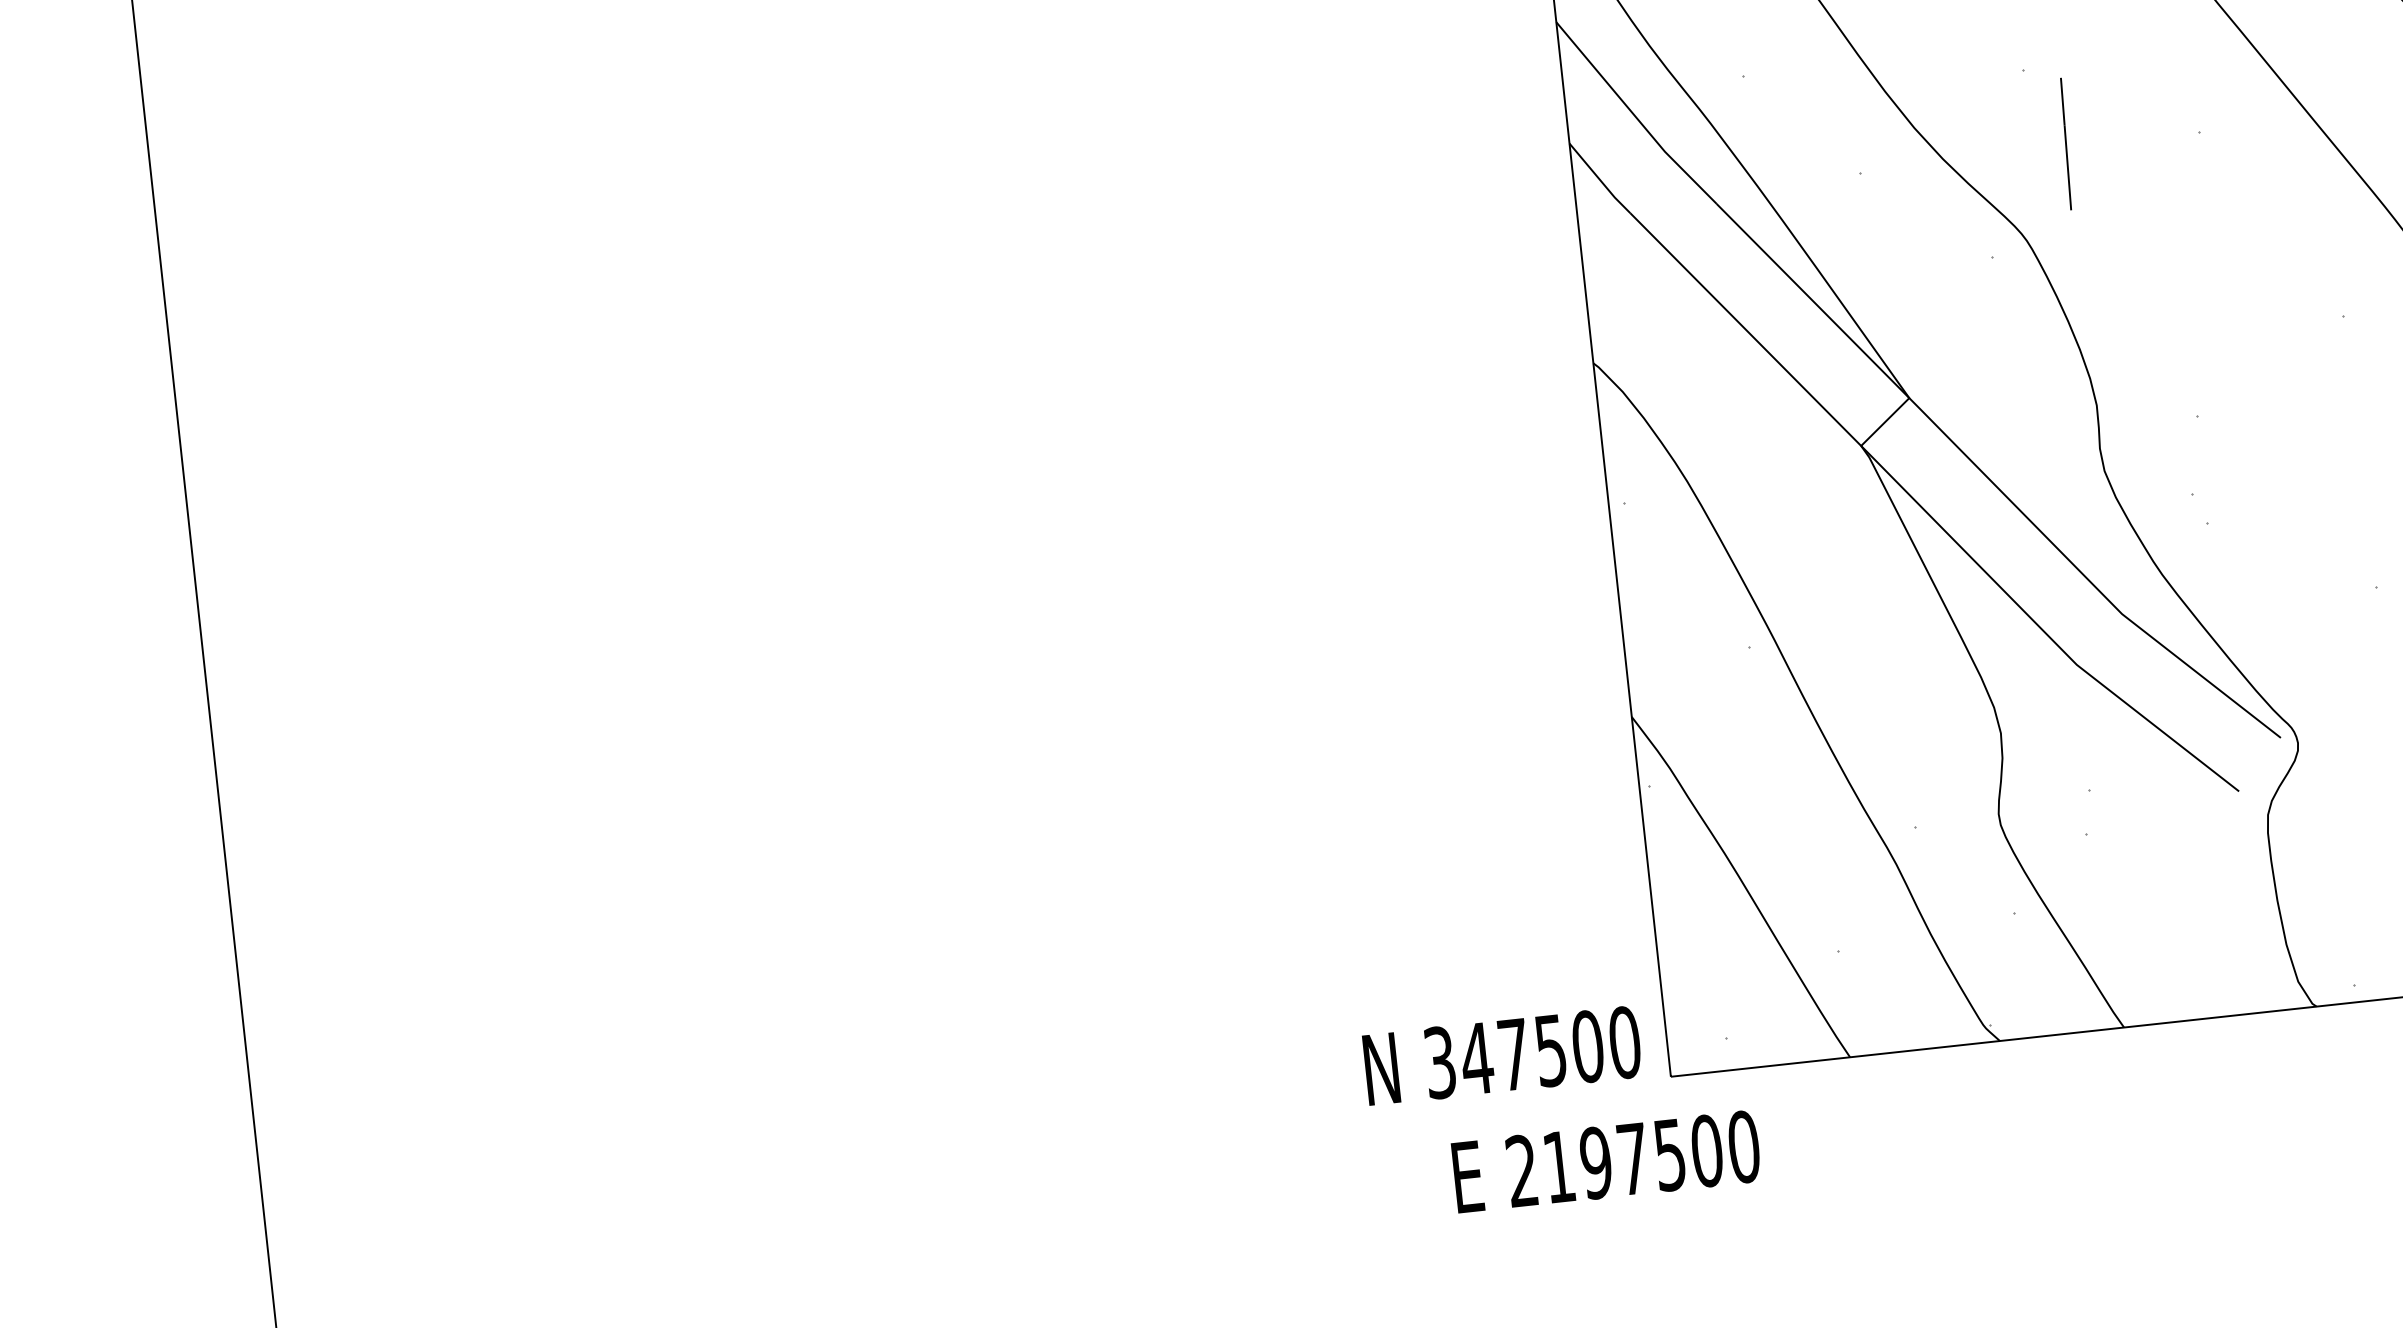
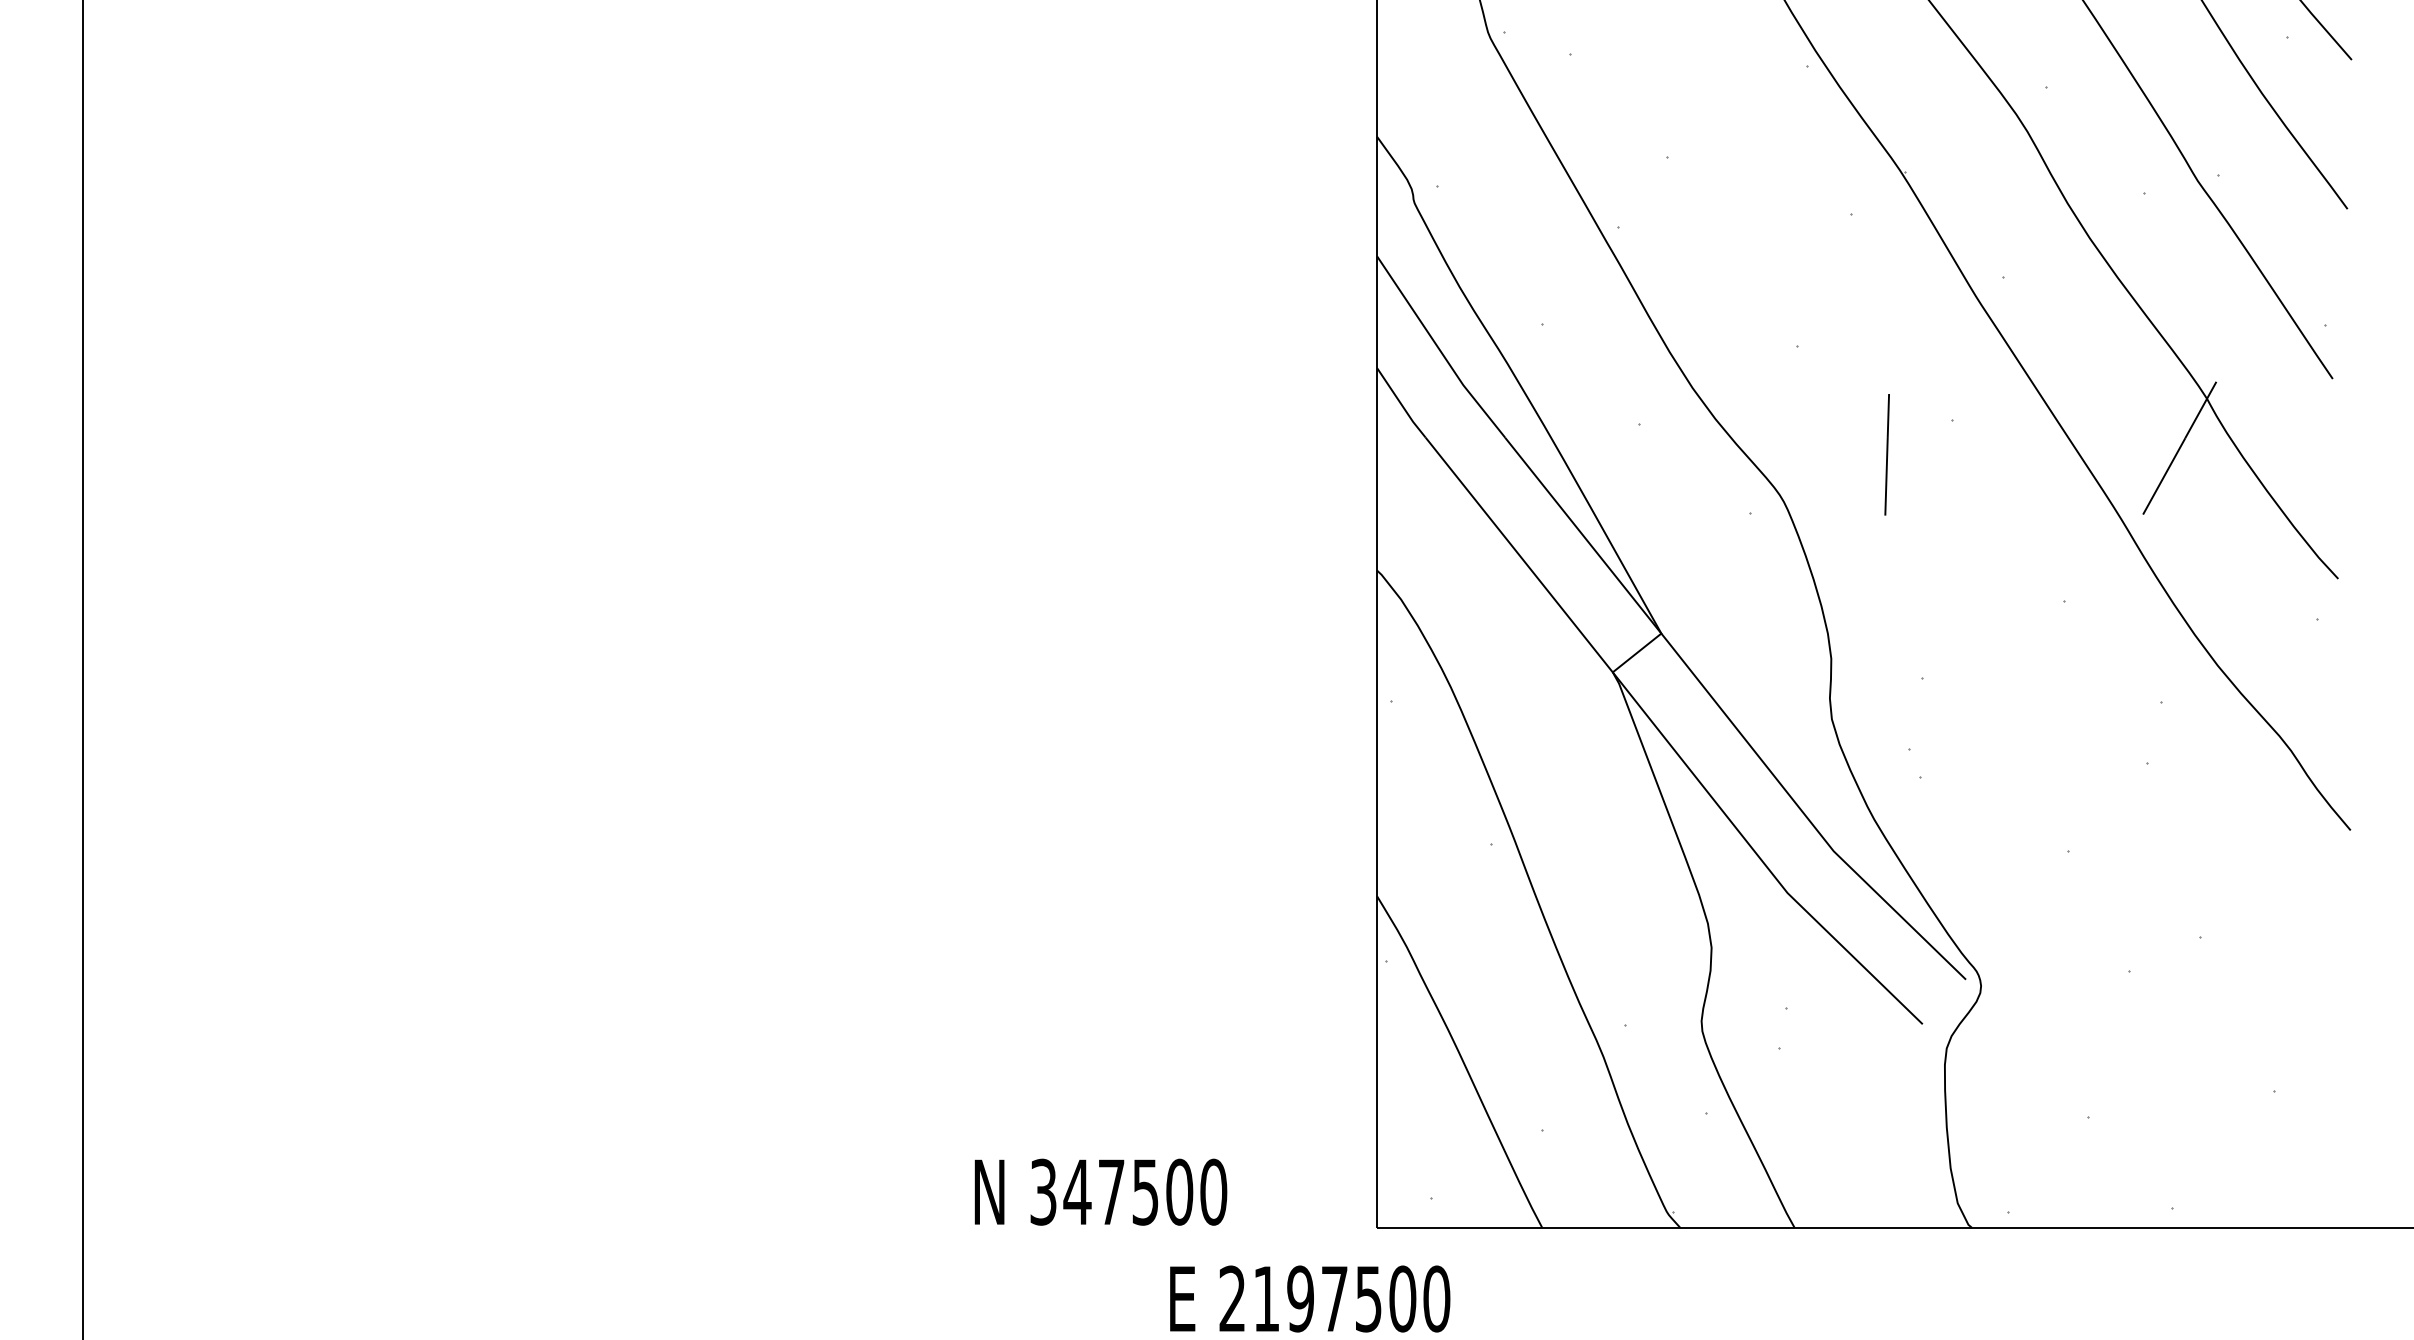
line: (2065, 143) -> (1886, 454), moved
text: (1501, 1055) -> (1100, 1191), moved

